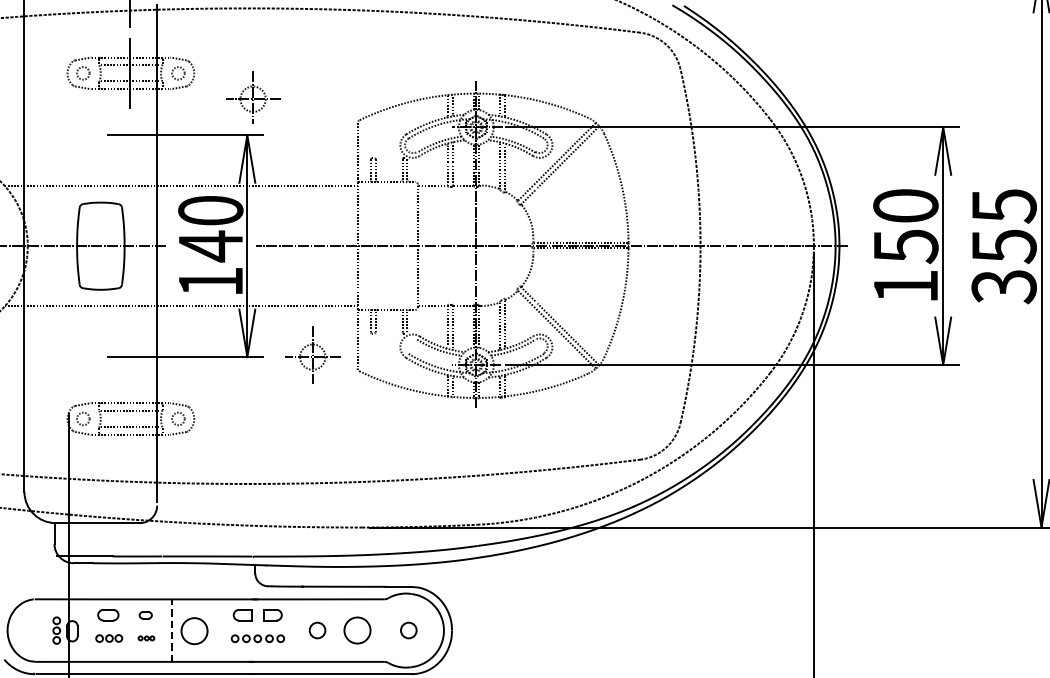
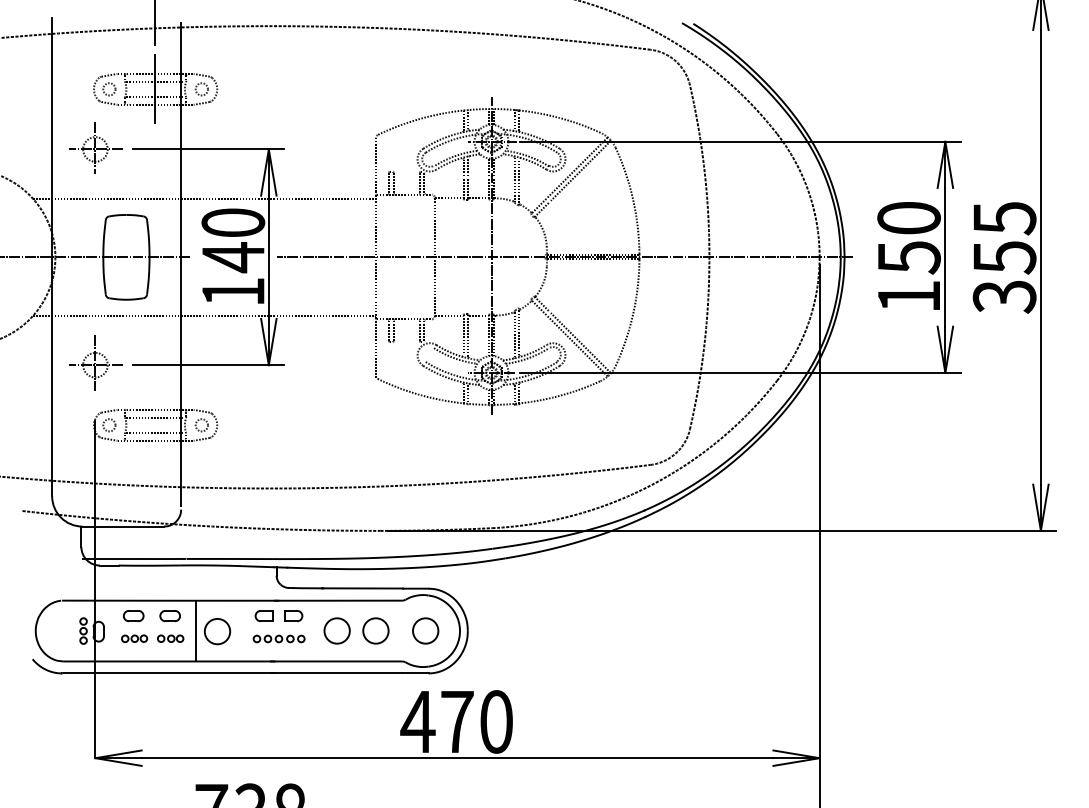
part: (253, 97) -> (95, 147), moved
part: (312, 354) -> (95, 362), moved
part: (145, 615) -> (169, 616), size x1.67
line: (171, 630) -> (195, 630), dashed -> solid
circle: (316, 630) -> (336, 630), size x1.67
circle: (408, 630) -> (425, 630), size x1.67
part: (146, 638) -> (170, 638), size x1.67

